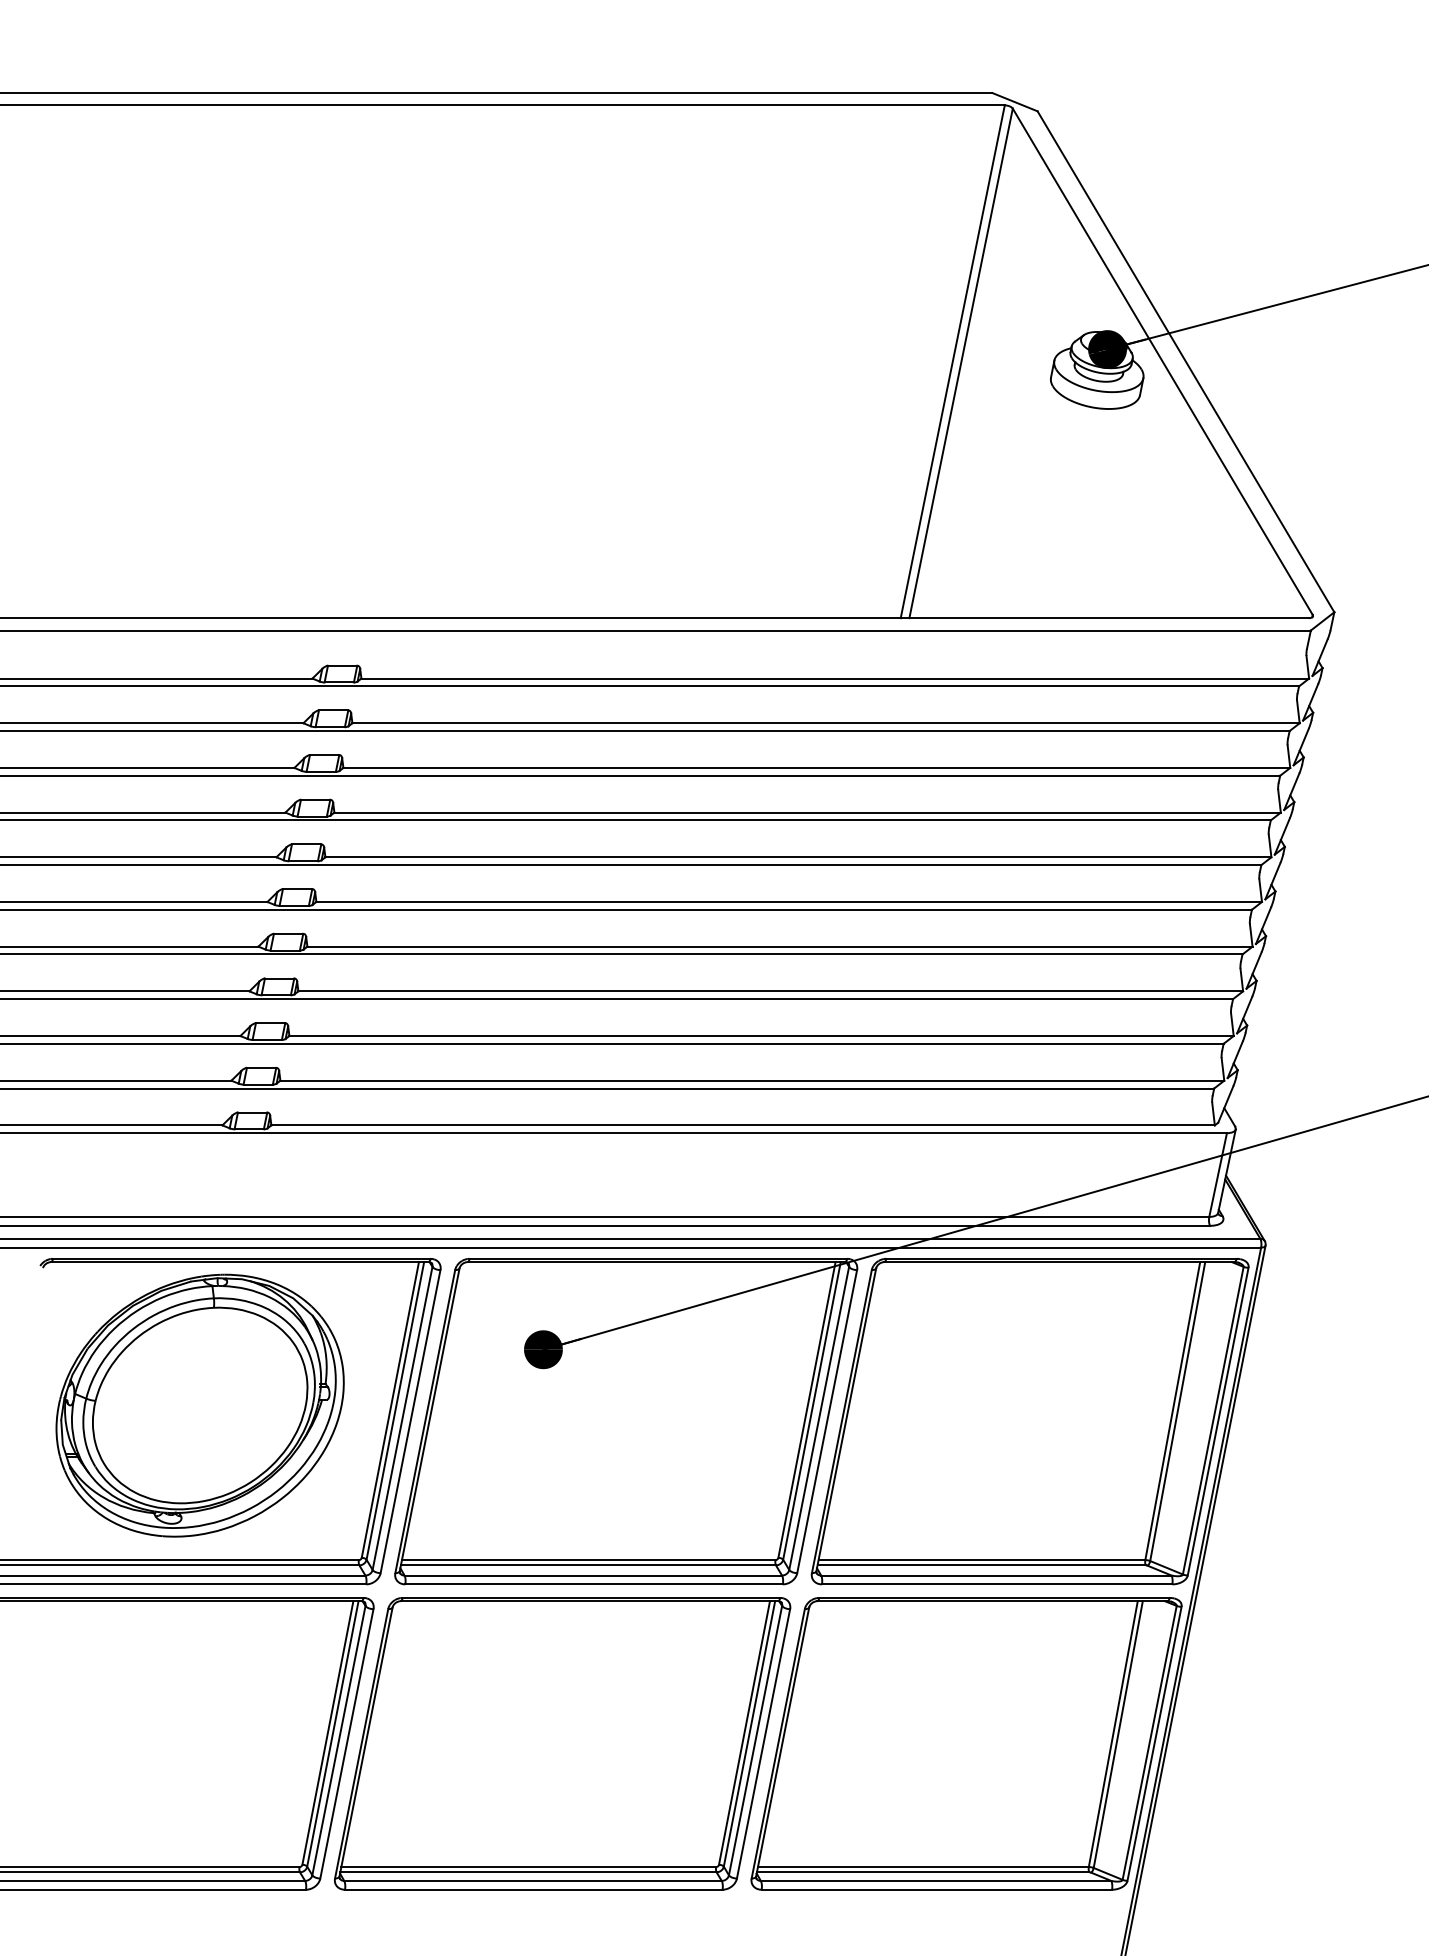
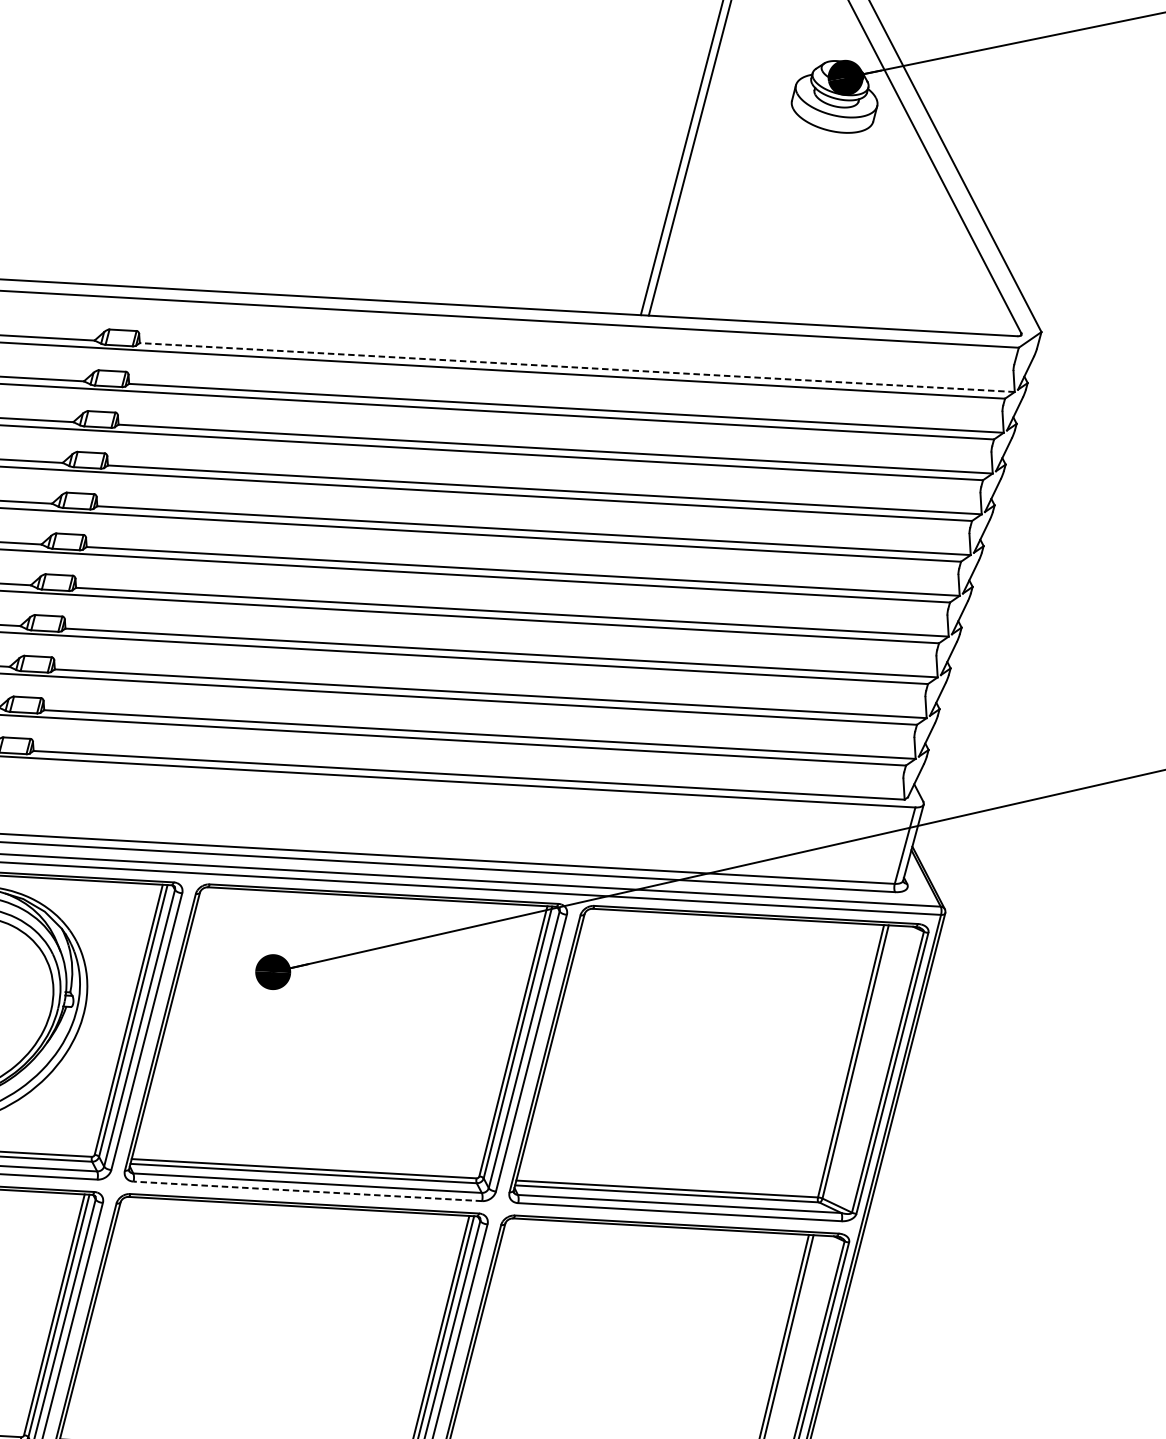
line: (835, 678) -> (577, 367), solid -> dashed
line: (594, 1584) -> (308, 1191), solid -> dashed

